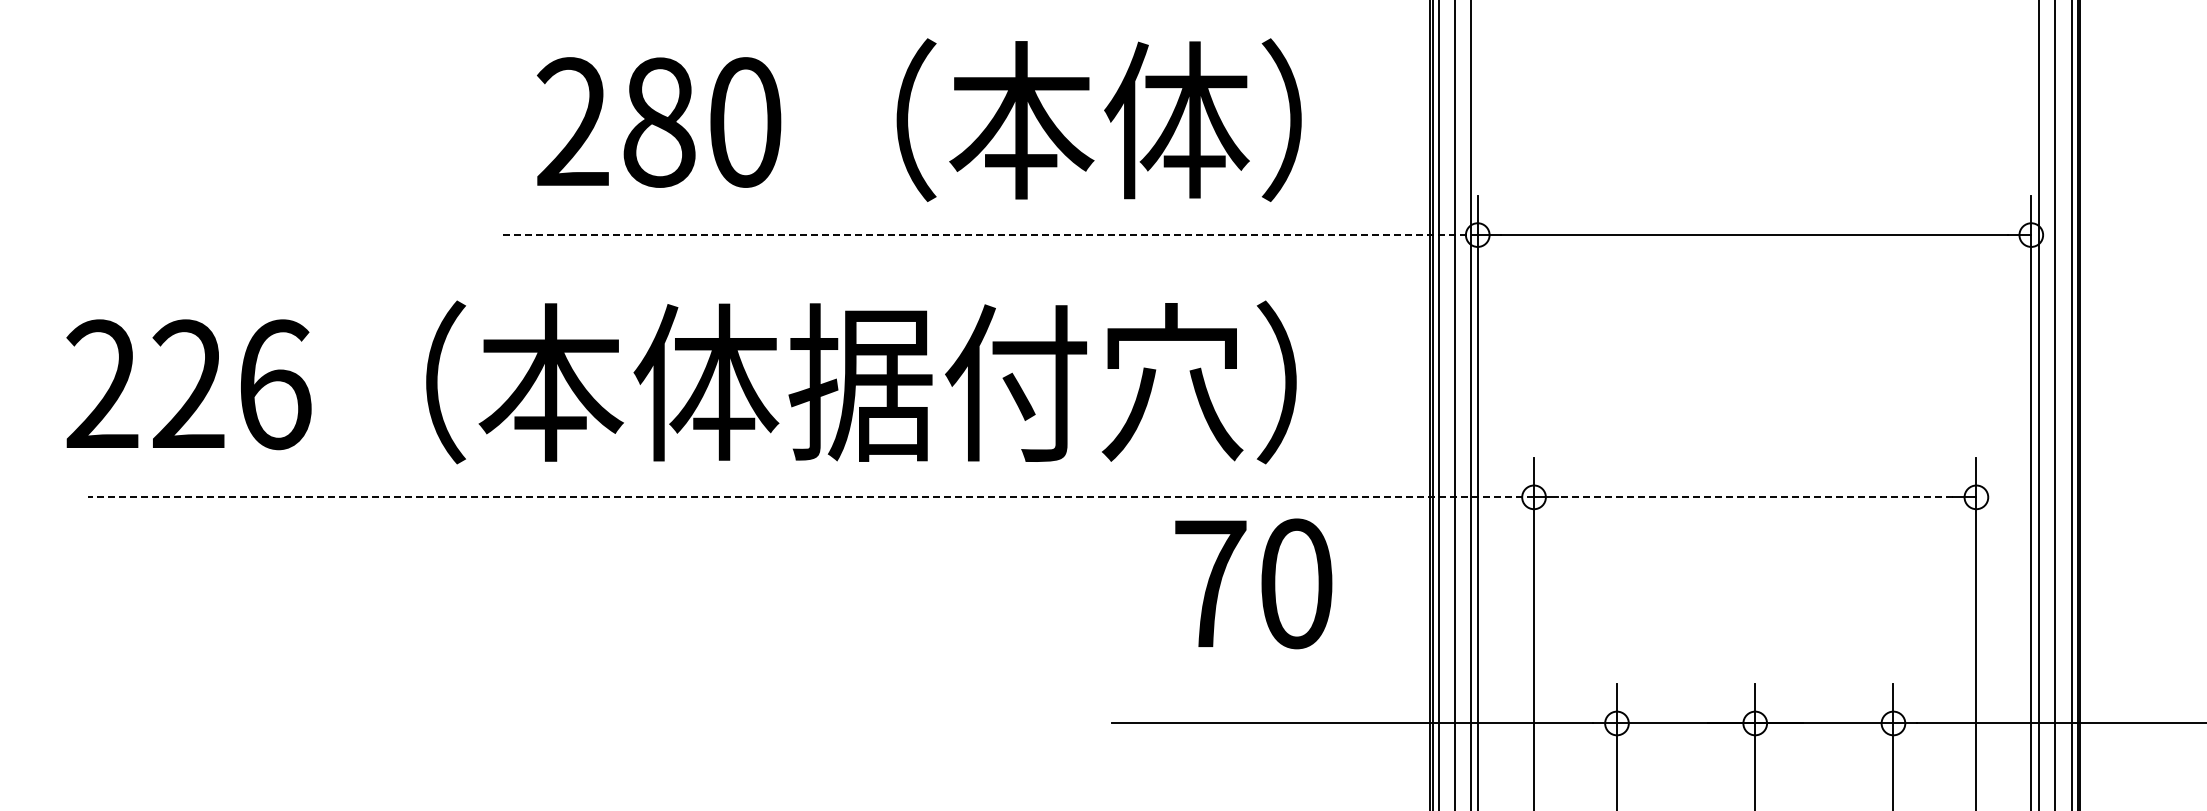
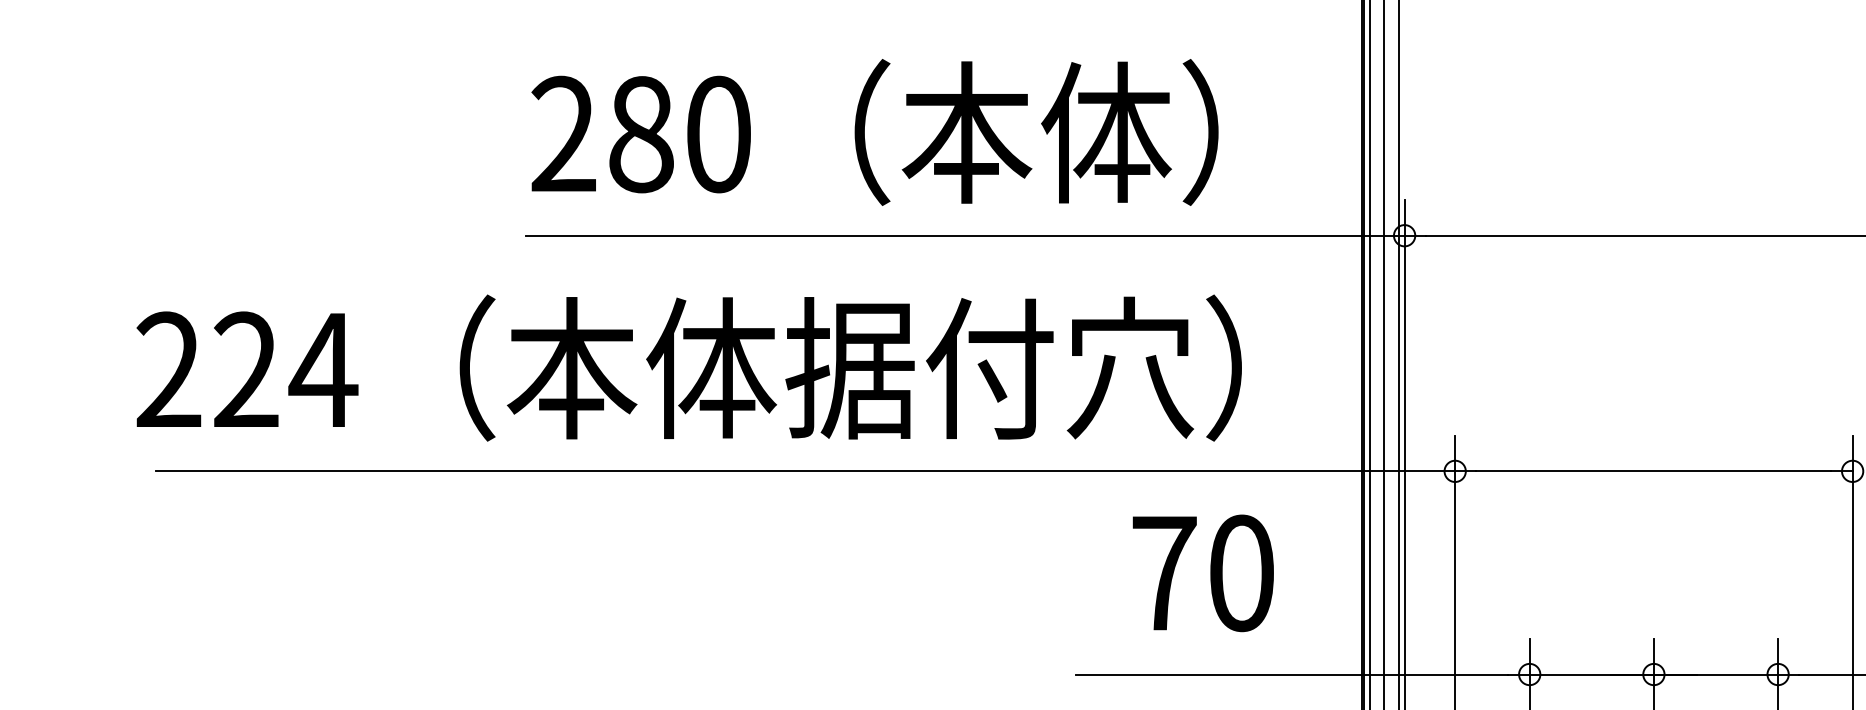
text: (919, 119) -> (875, 131), moved
line: (988, 235) -> (965, 236), dashed -> solid
text: (274, 384) -> (323, 369), 226 -> 224
line: (811, 497) -> (805, 471), dashed -> solid
line: (1754, 497) -> (1653, 471), dashed -> solid
text: (1253, 583) -> (1203, 573), moved

